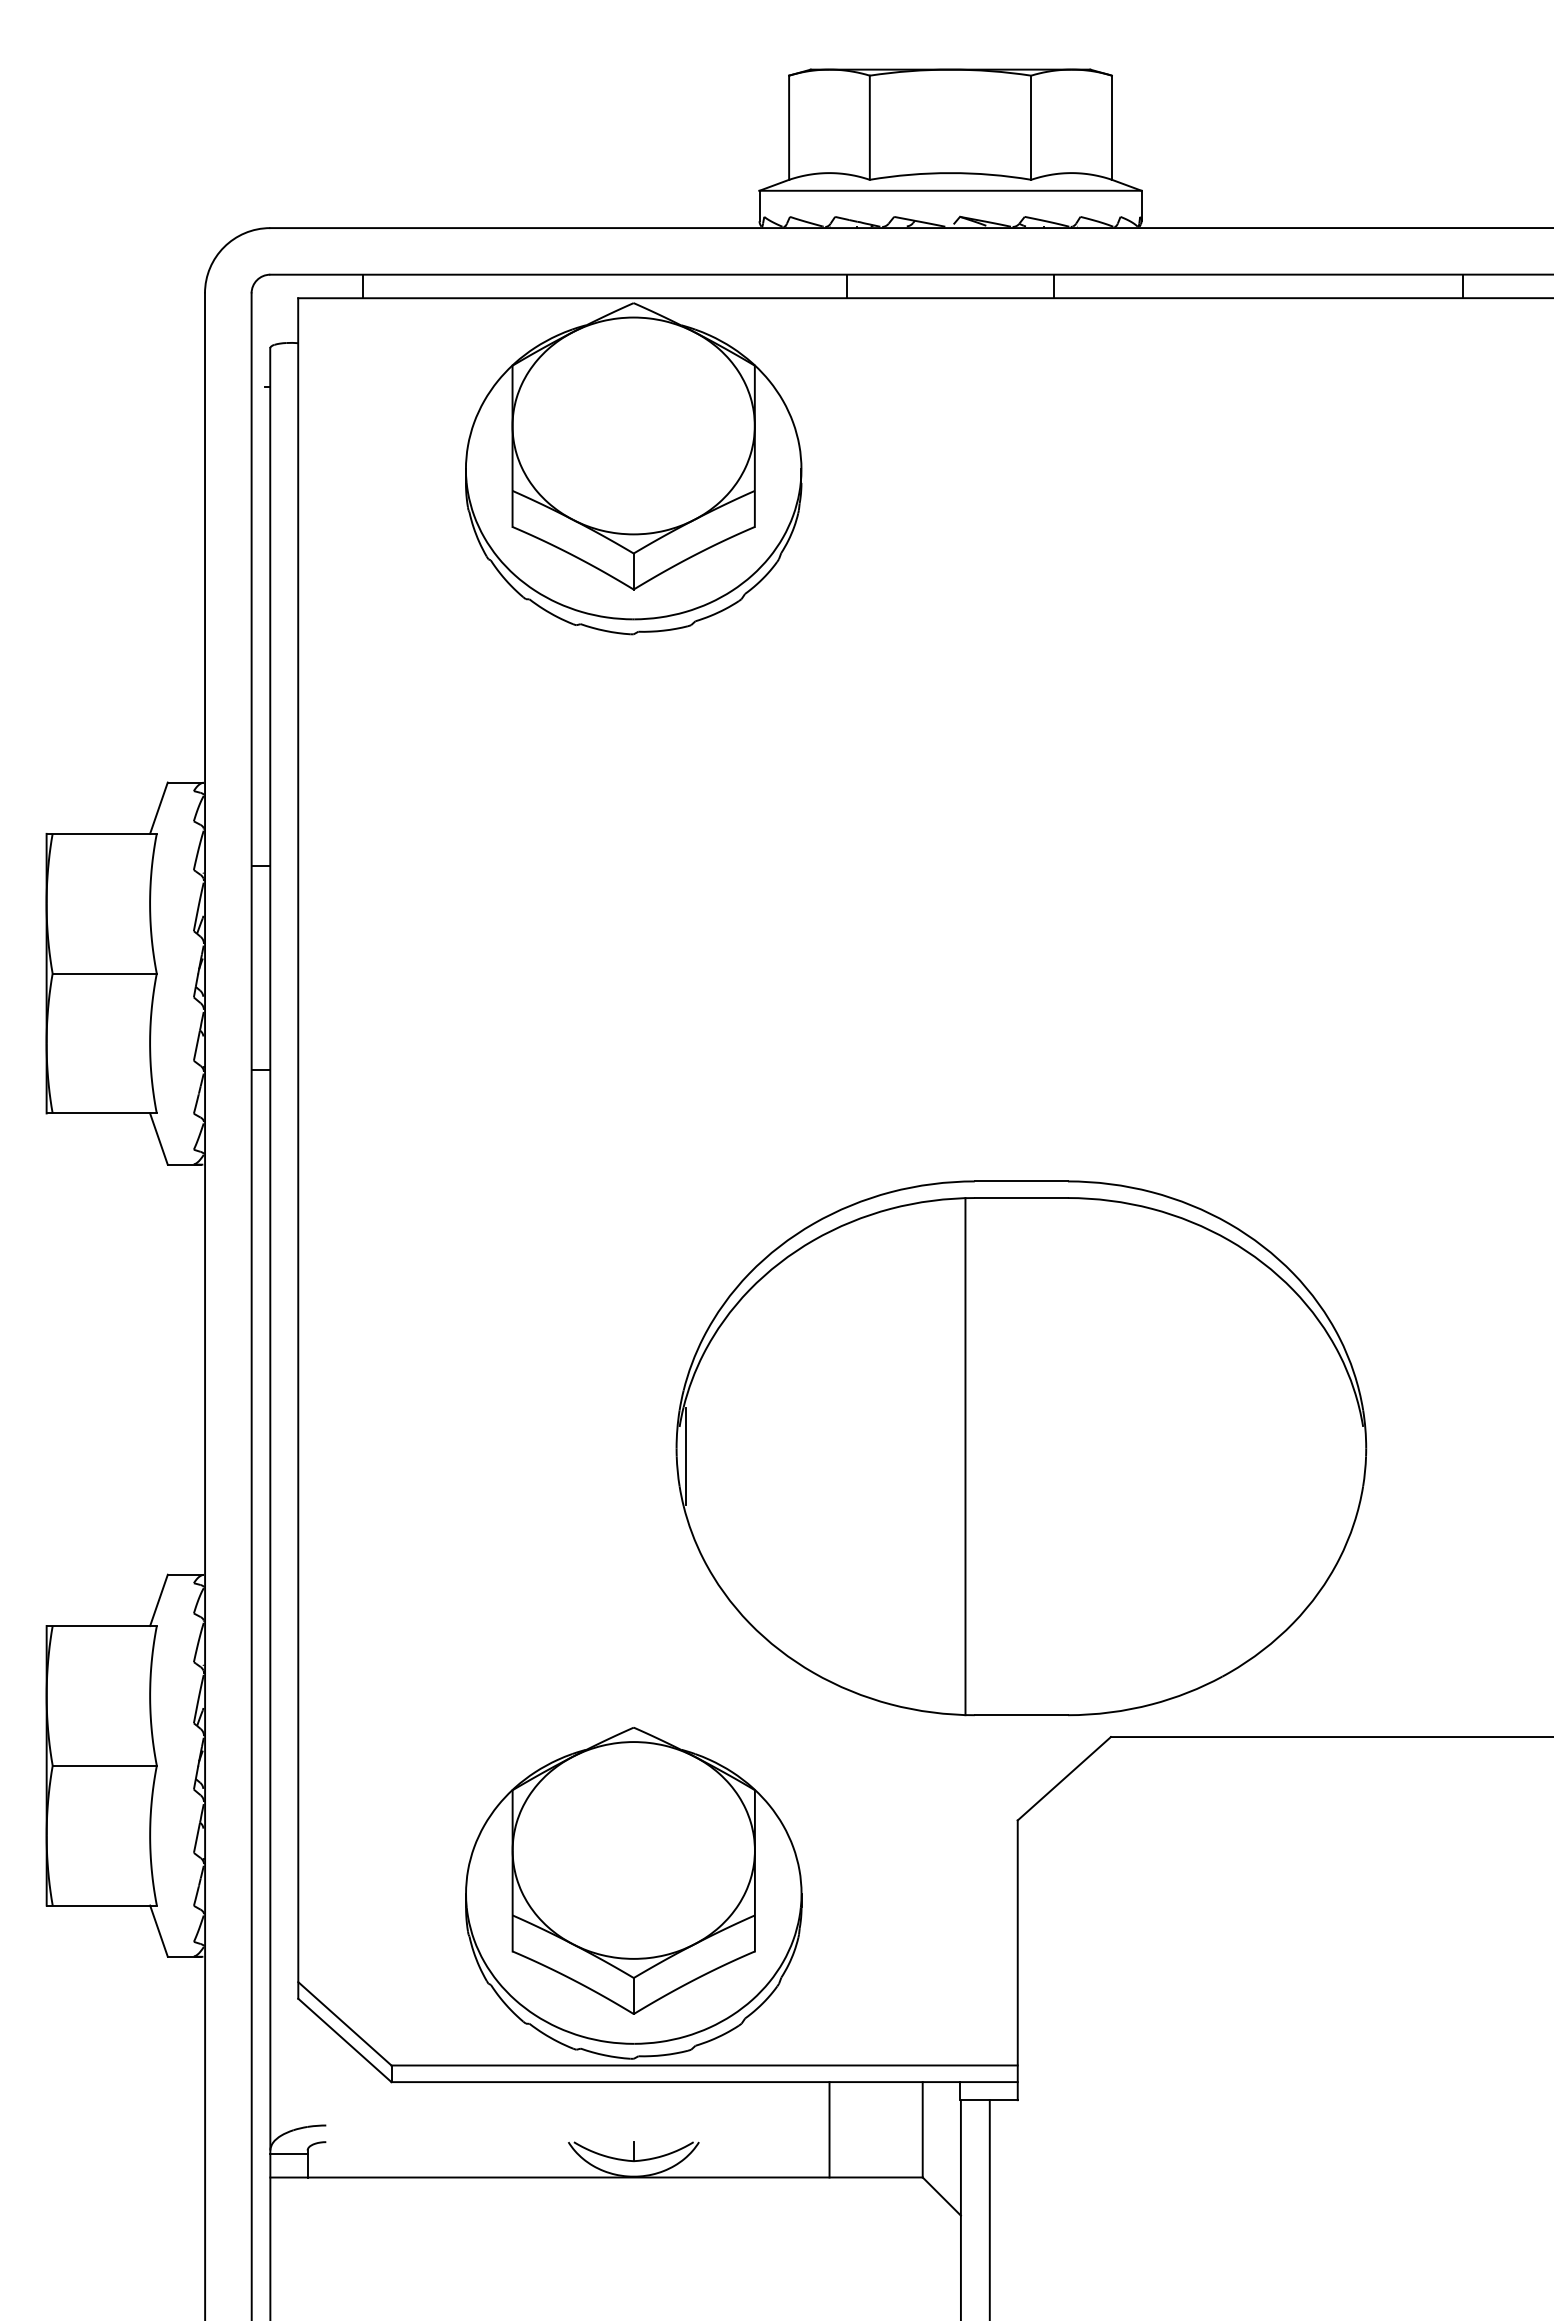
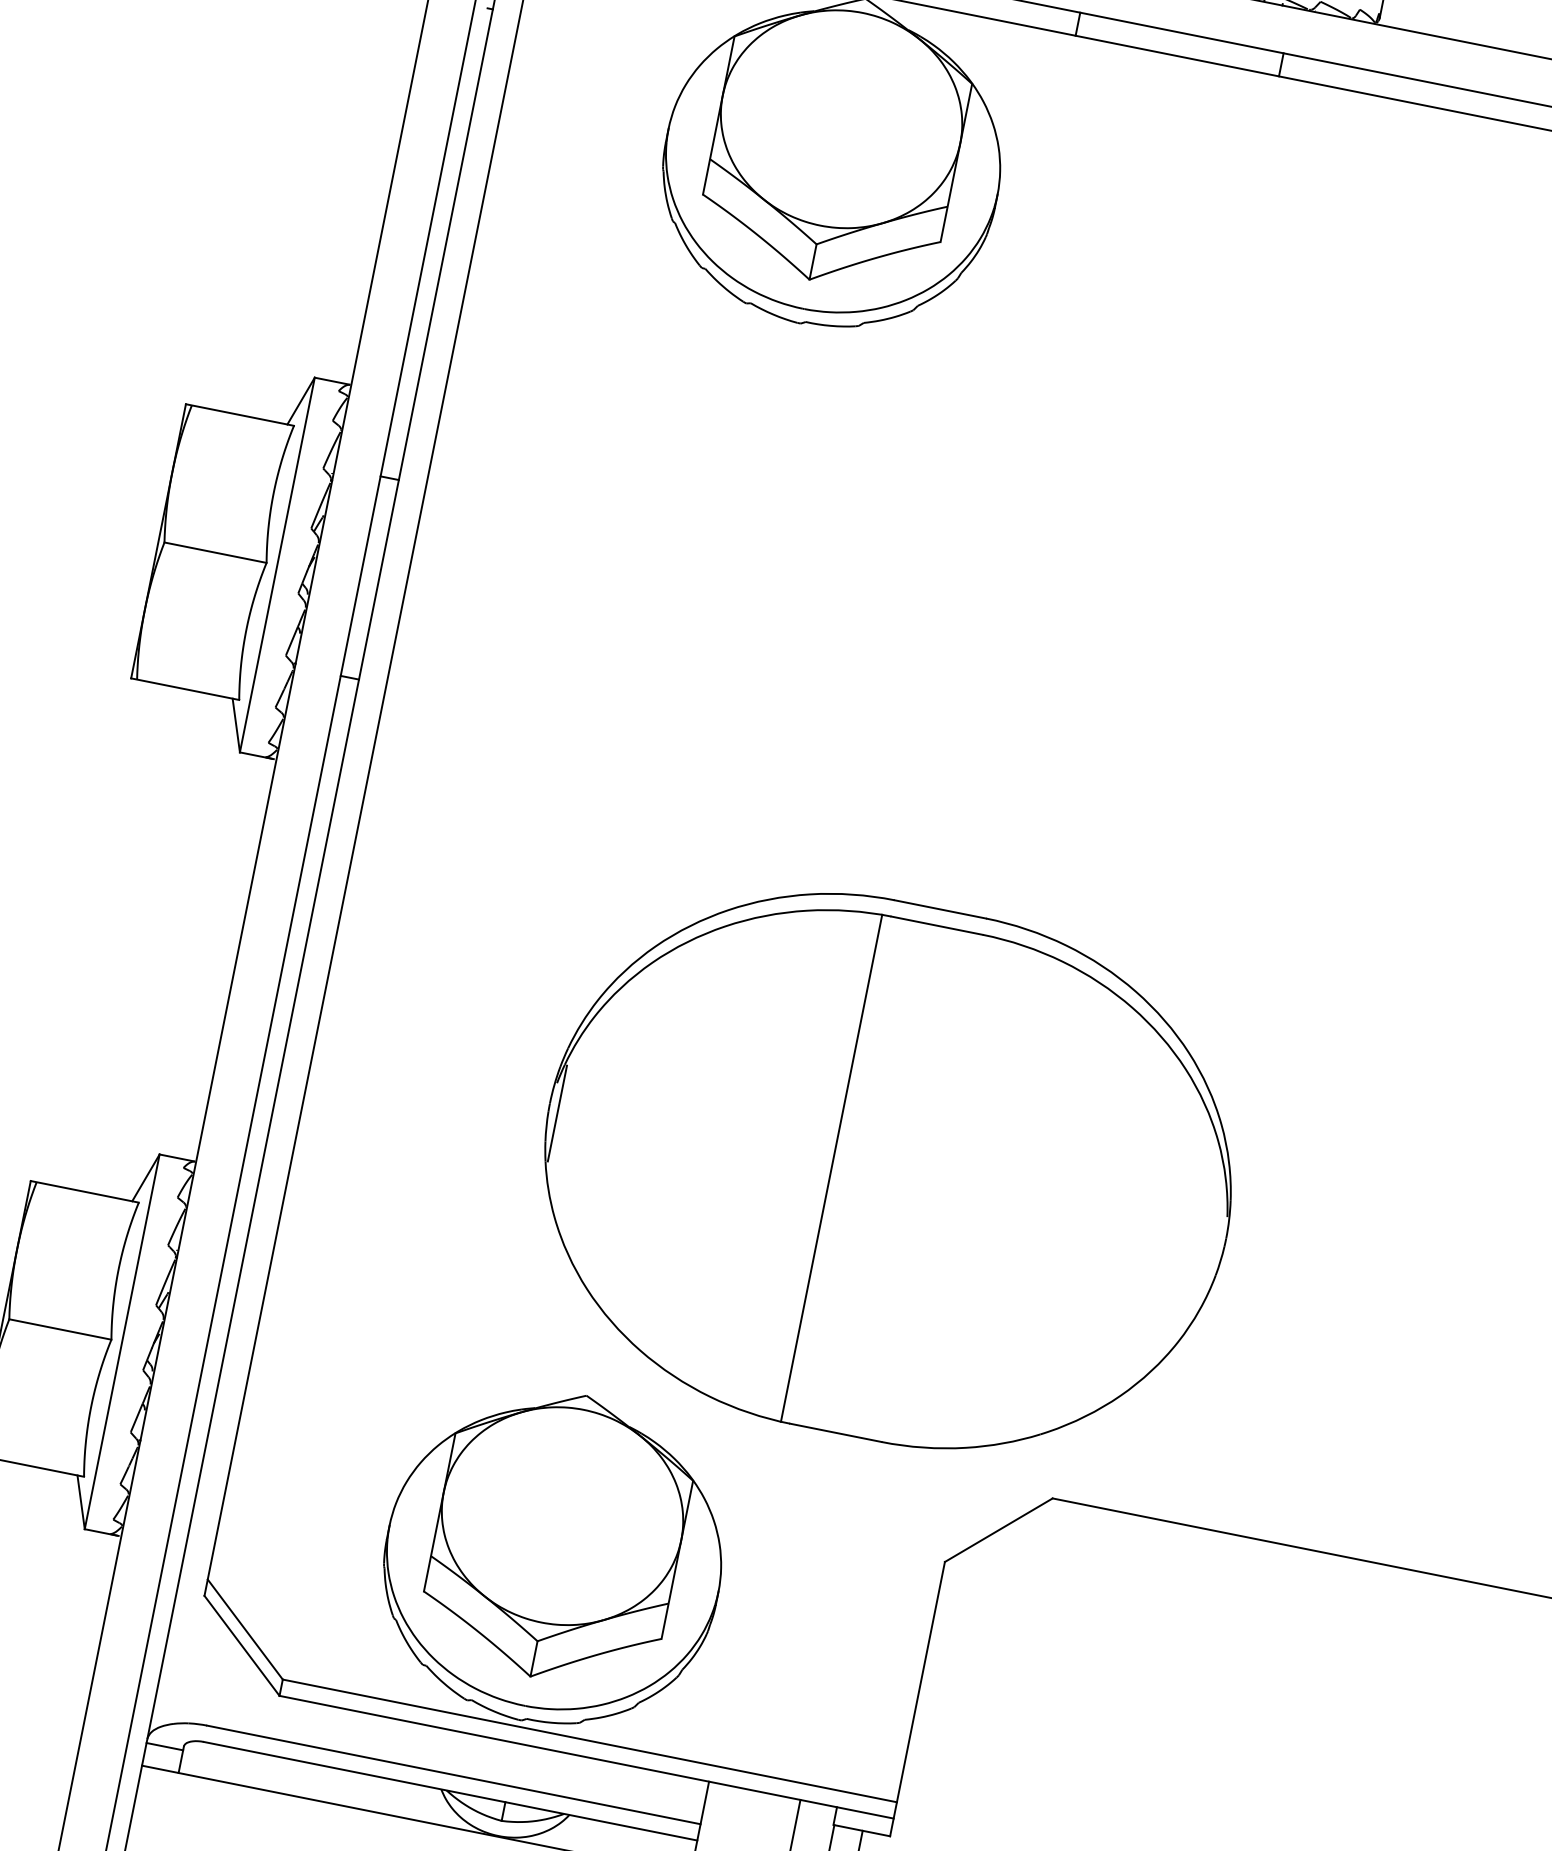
line: (167, 973) -> (277, 564), added
part: (1021, 1448) -> (888, 1171), moved
line: (167, 1765) -> (121, 1341), added
line: (577, 2125) -> (453, 1774), added
line: (577, 2142) -> (450, 1791), added

